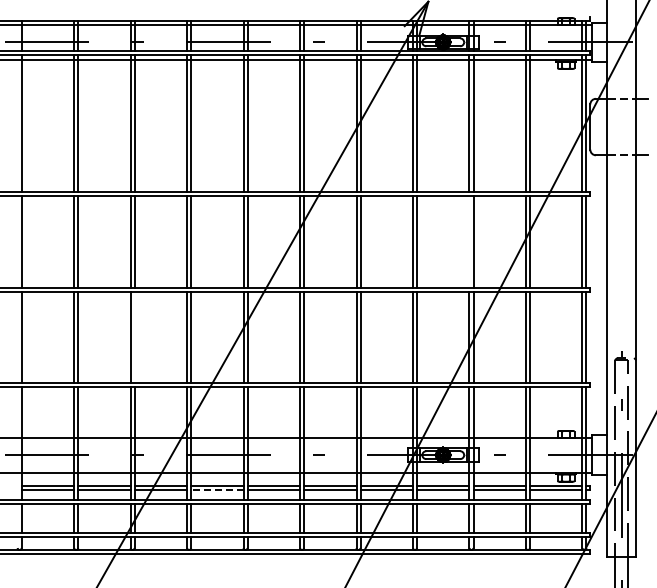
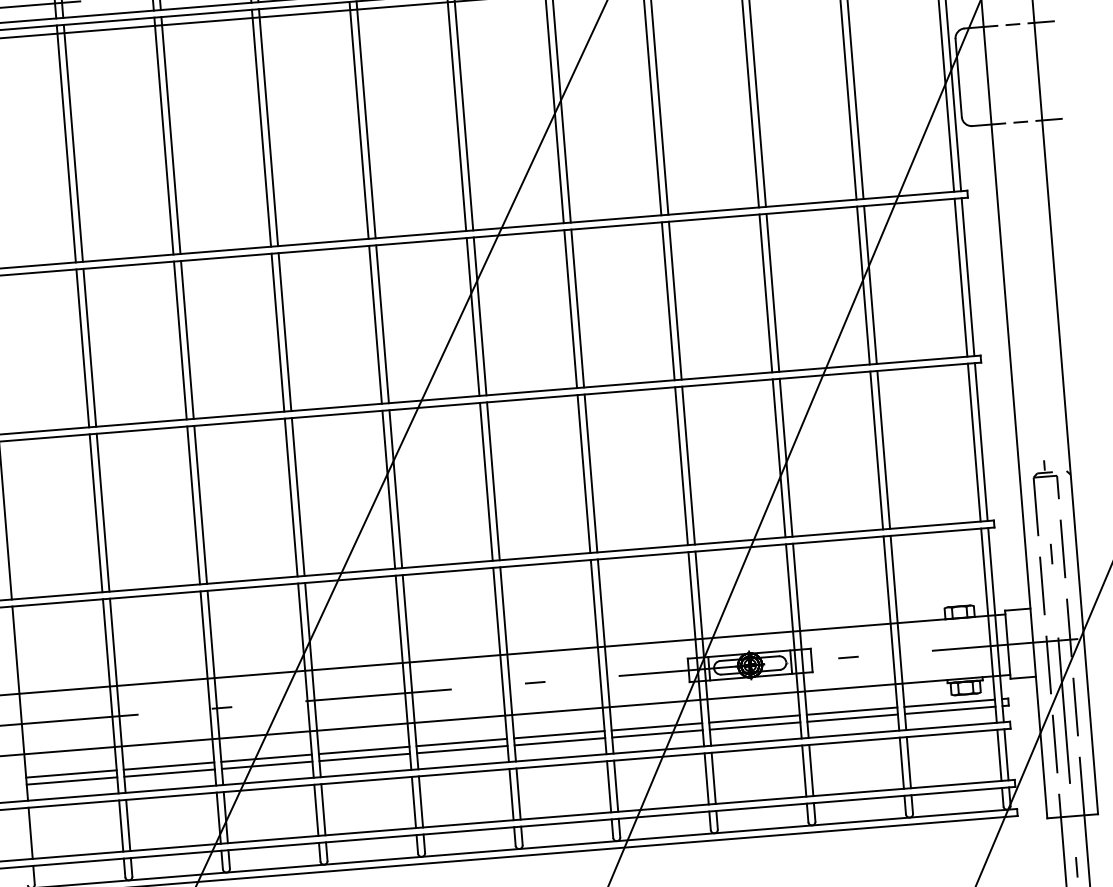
line: (469, 241) -> (765, 292), added
line: (134, 337) -> (200, 505), added
line: (216, 490) -> (363, 758), dashed -> solid

